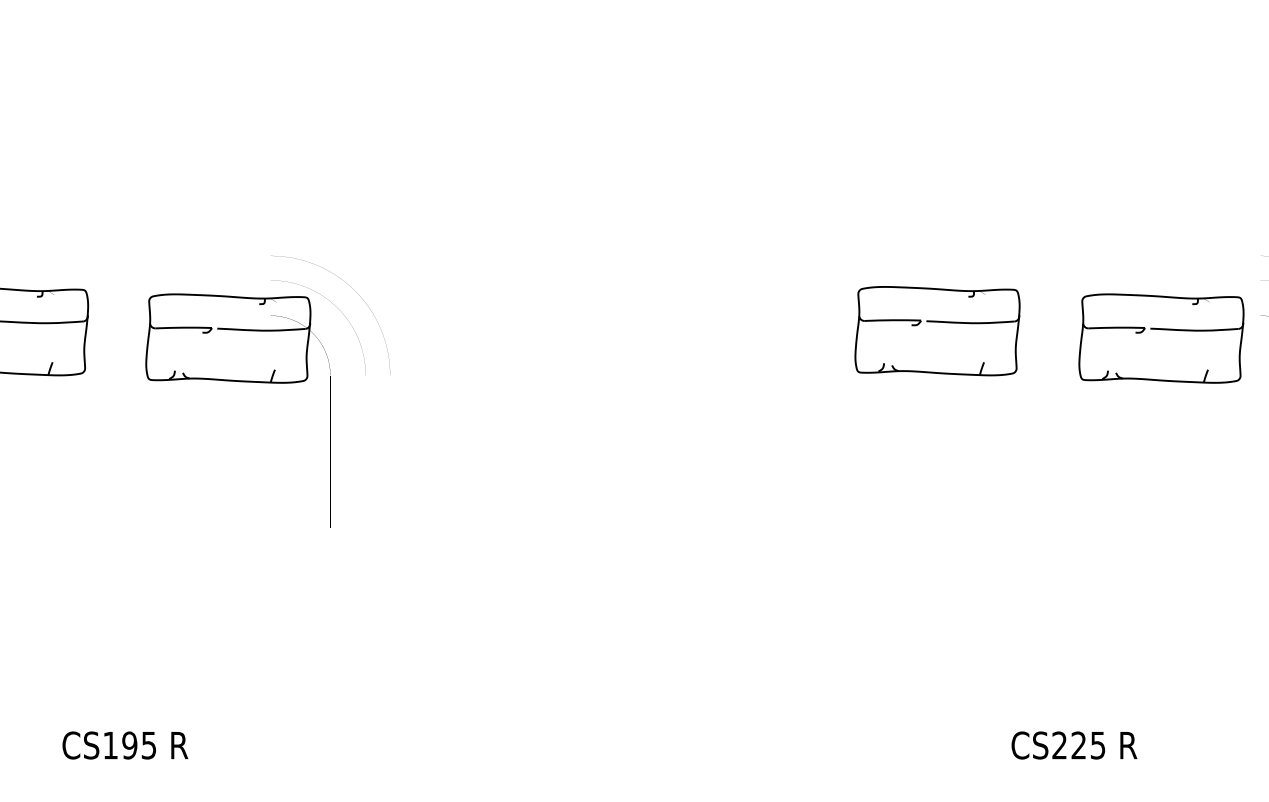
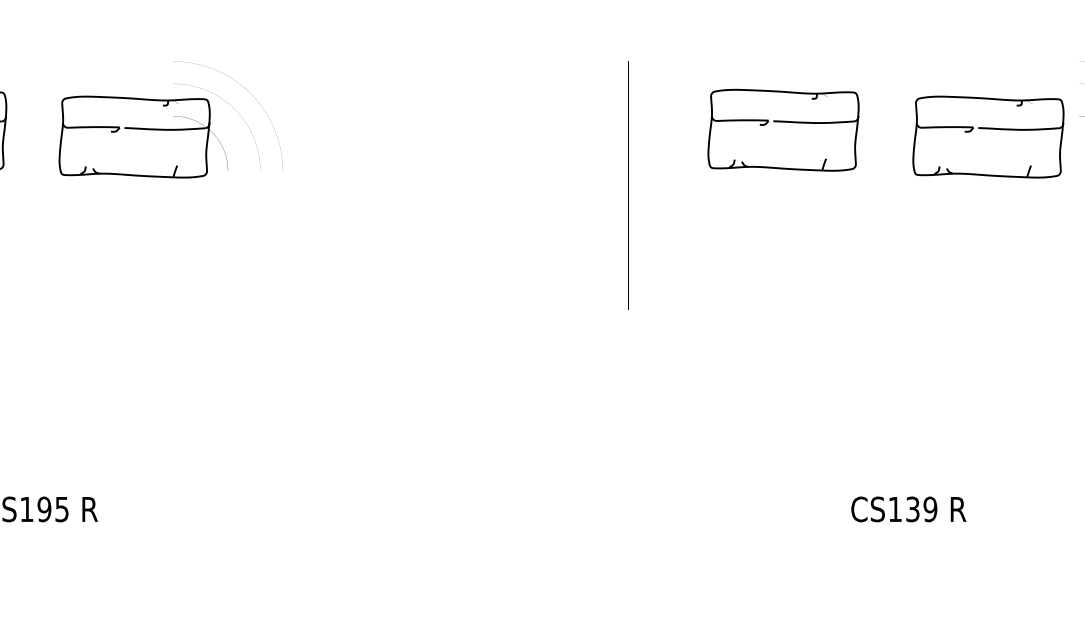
text: (1078, 745) -> (912, 509), CS225 -> CS139

